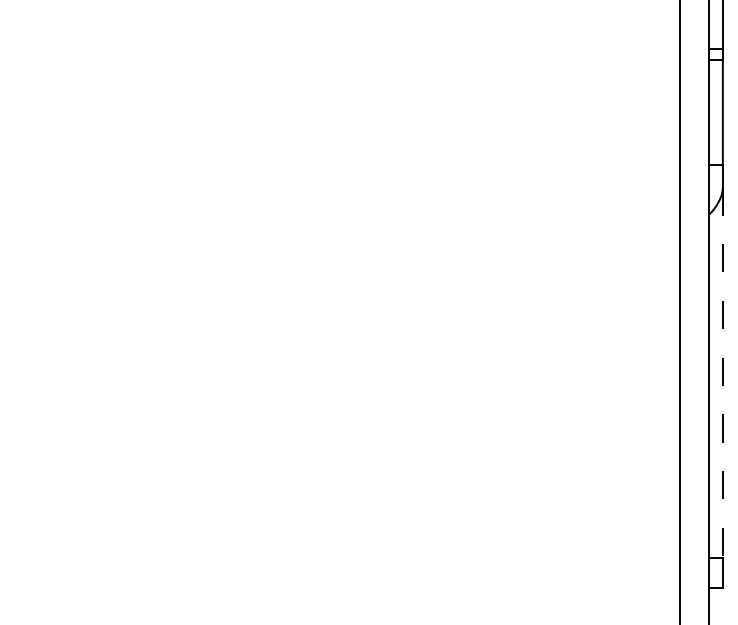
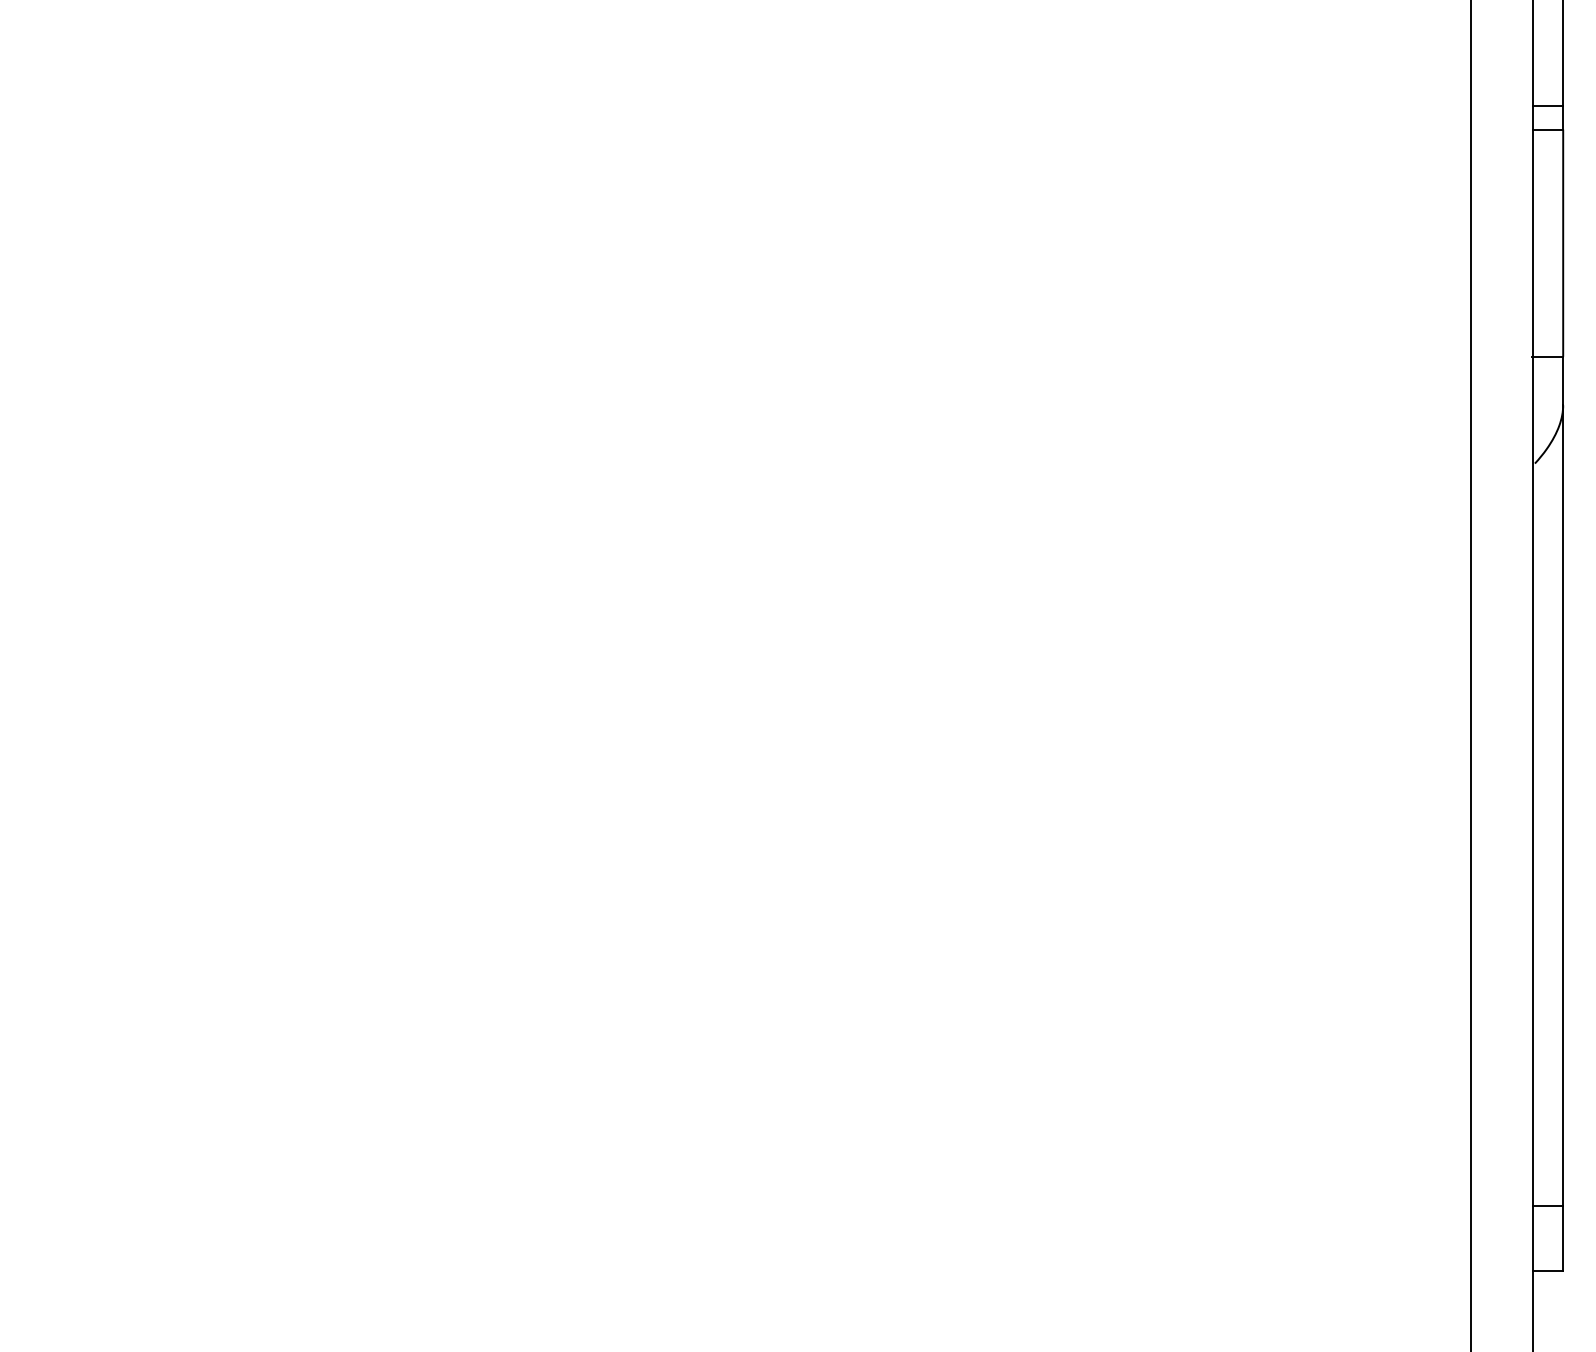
line: (722, 372) -> (1562, 805), dashed -> solid

